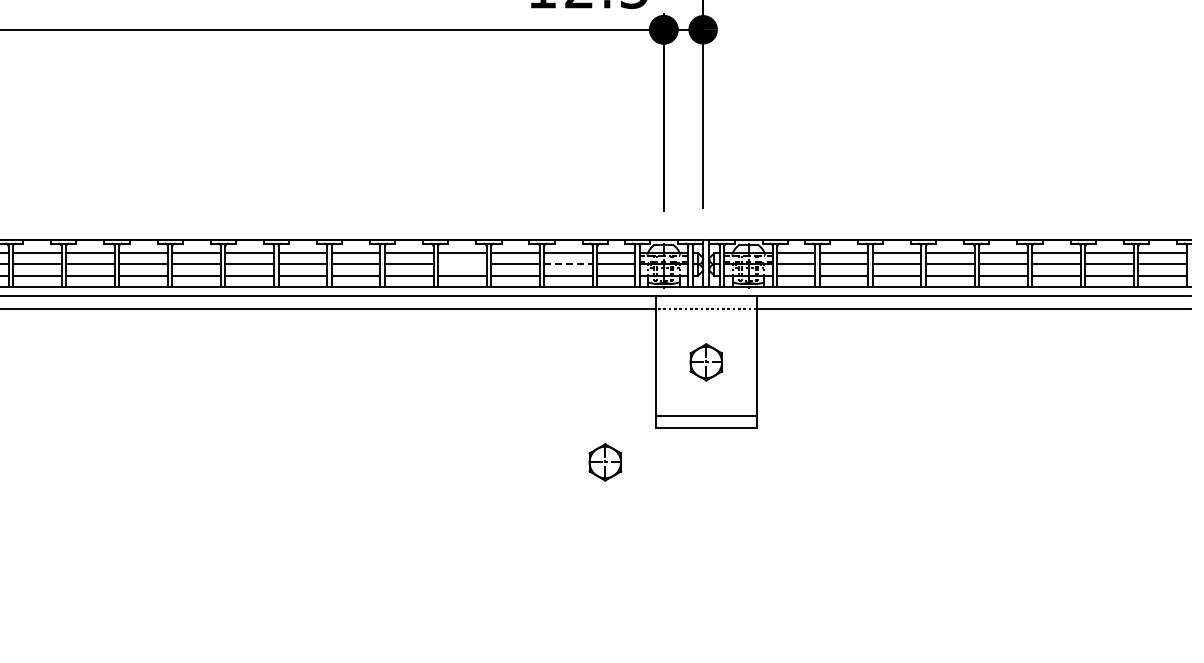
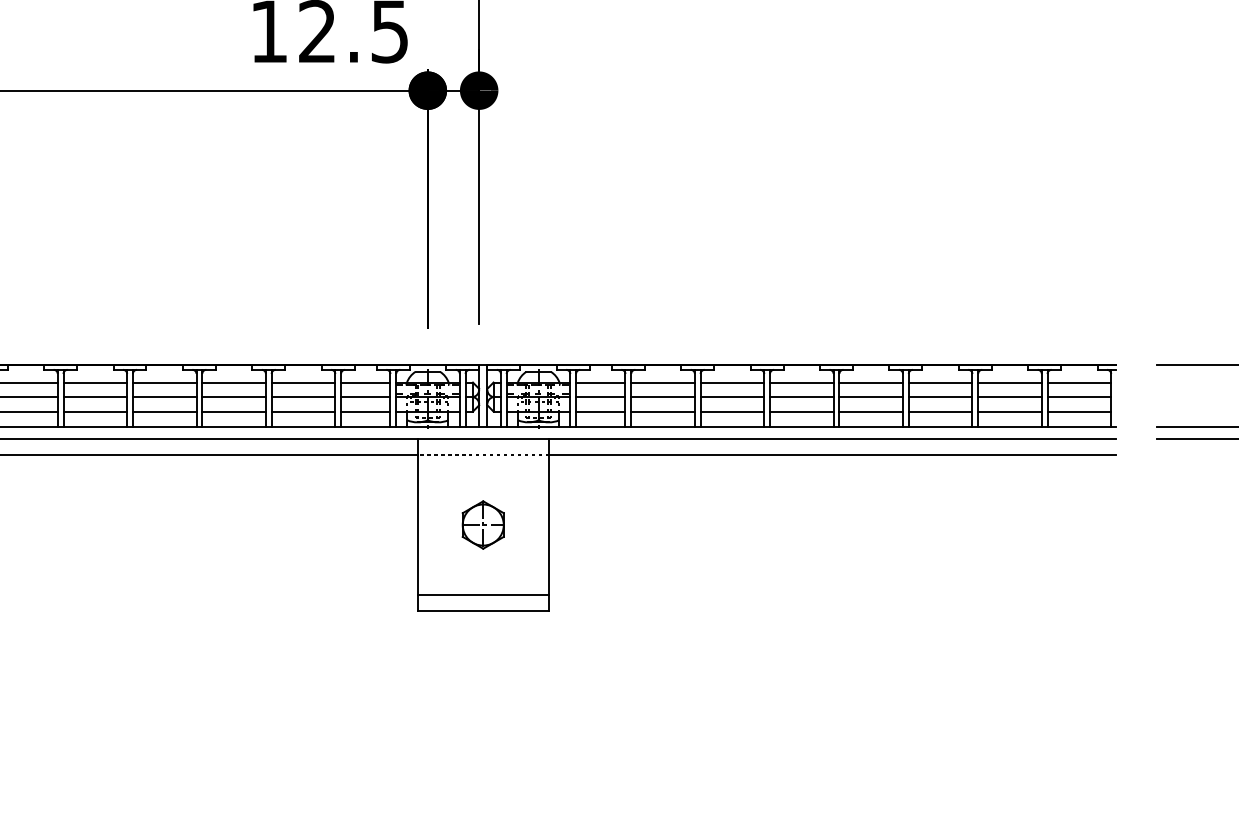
line: (461, 264) -> (163, 397), added
line: (569, 264) -> (304, 397), dashed -> solid
part: (605, 462) -> (351, 655), removed

